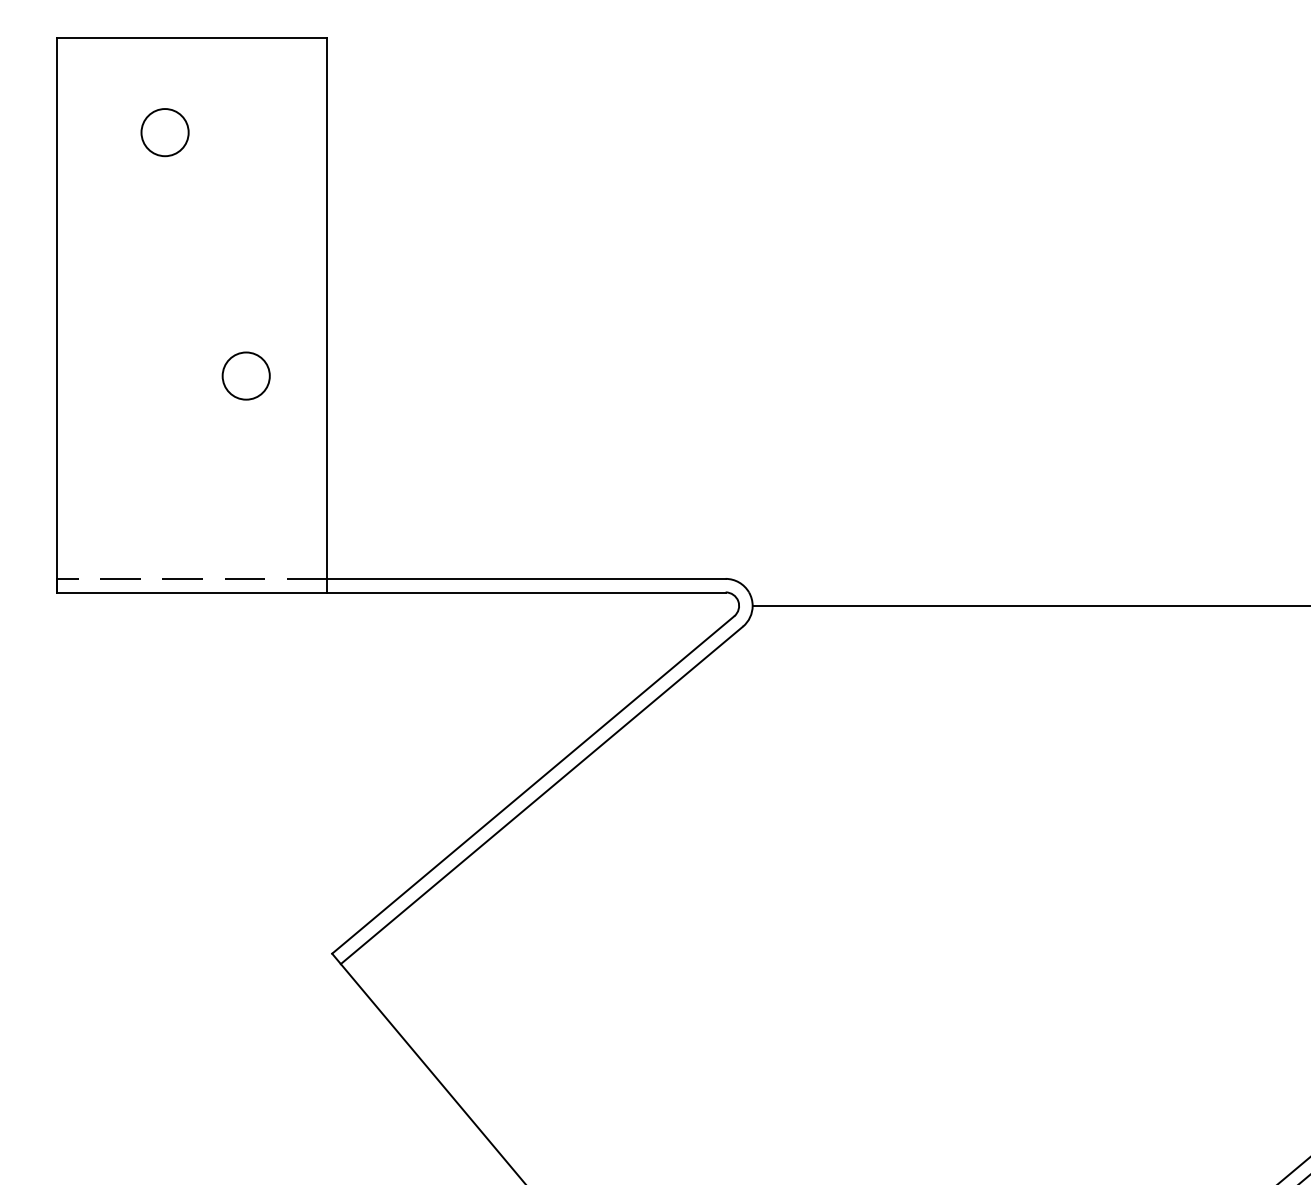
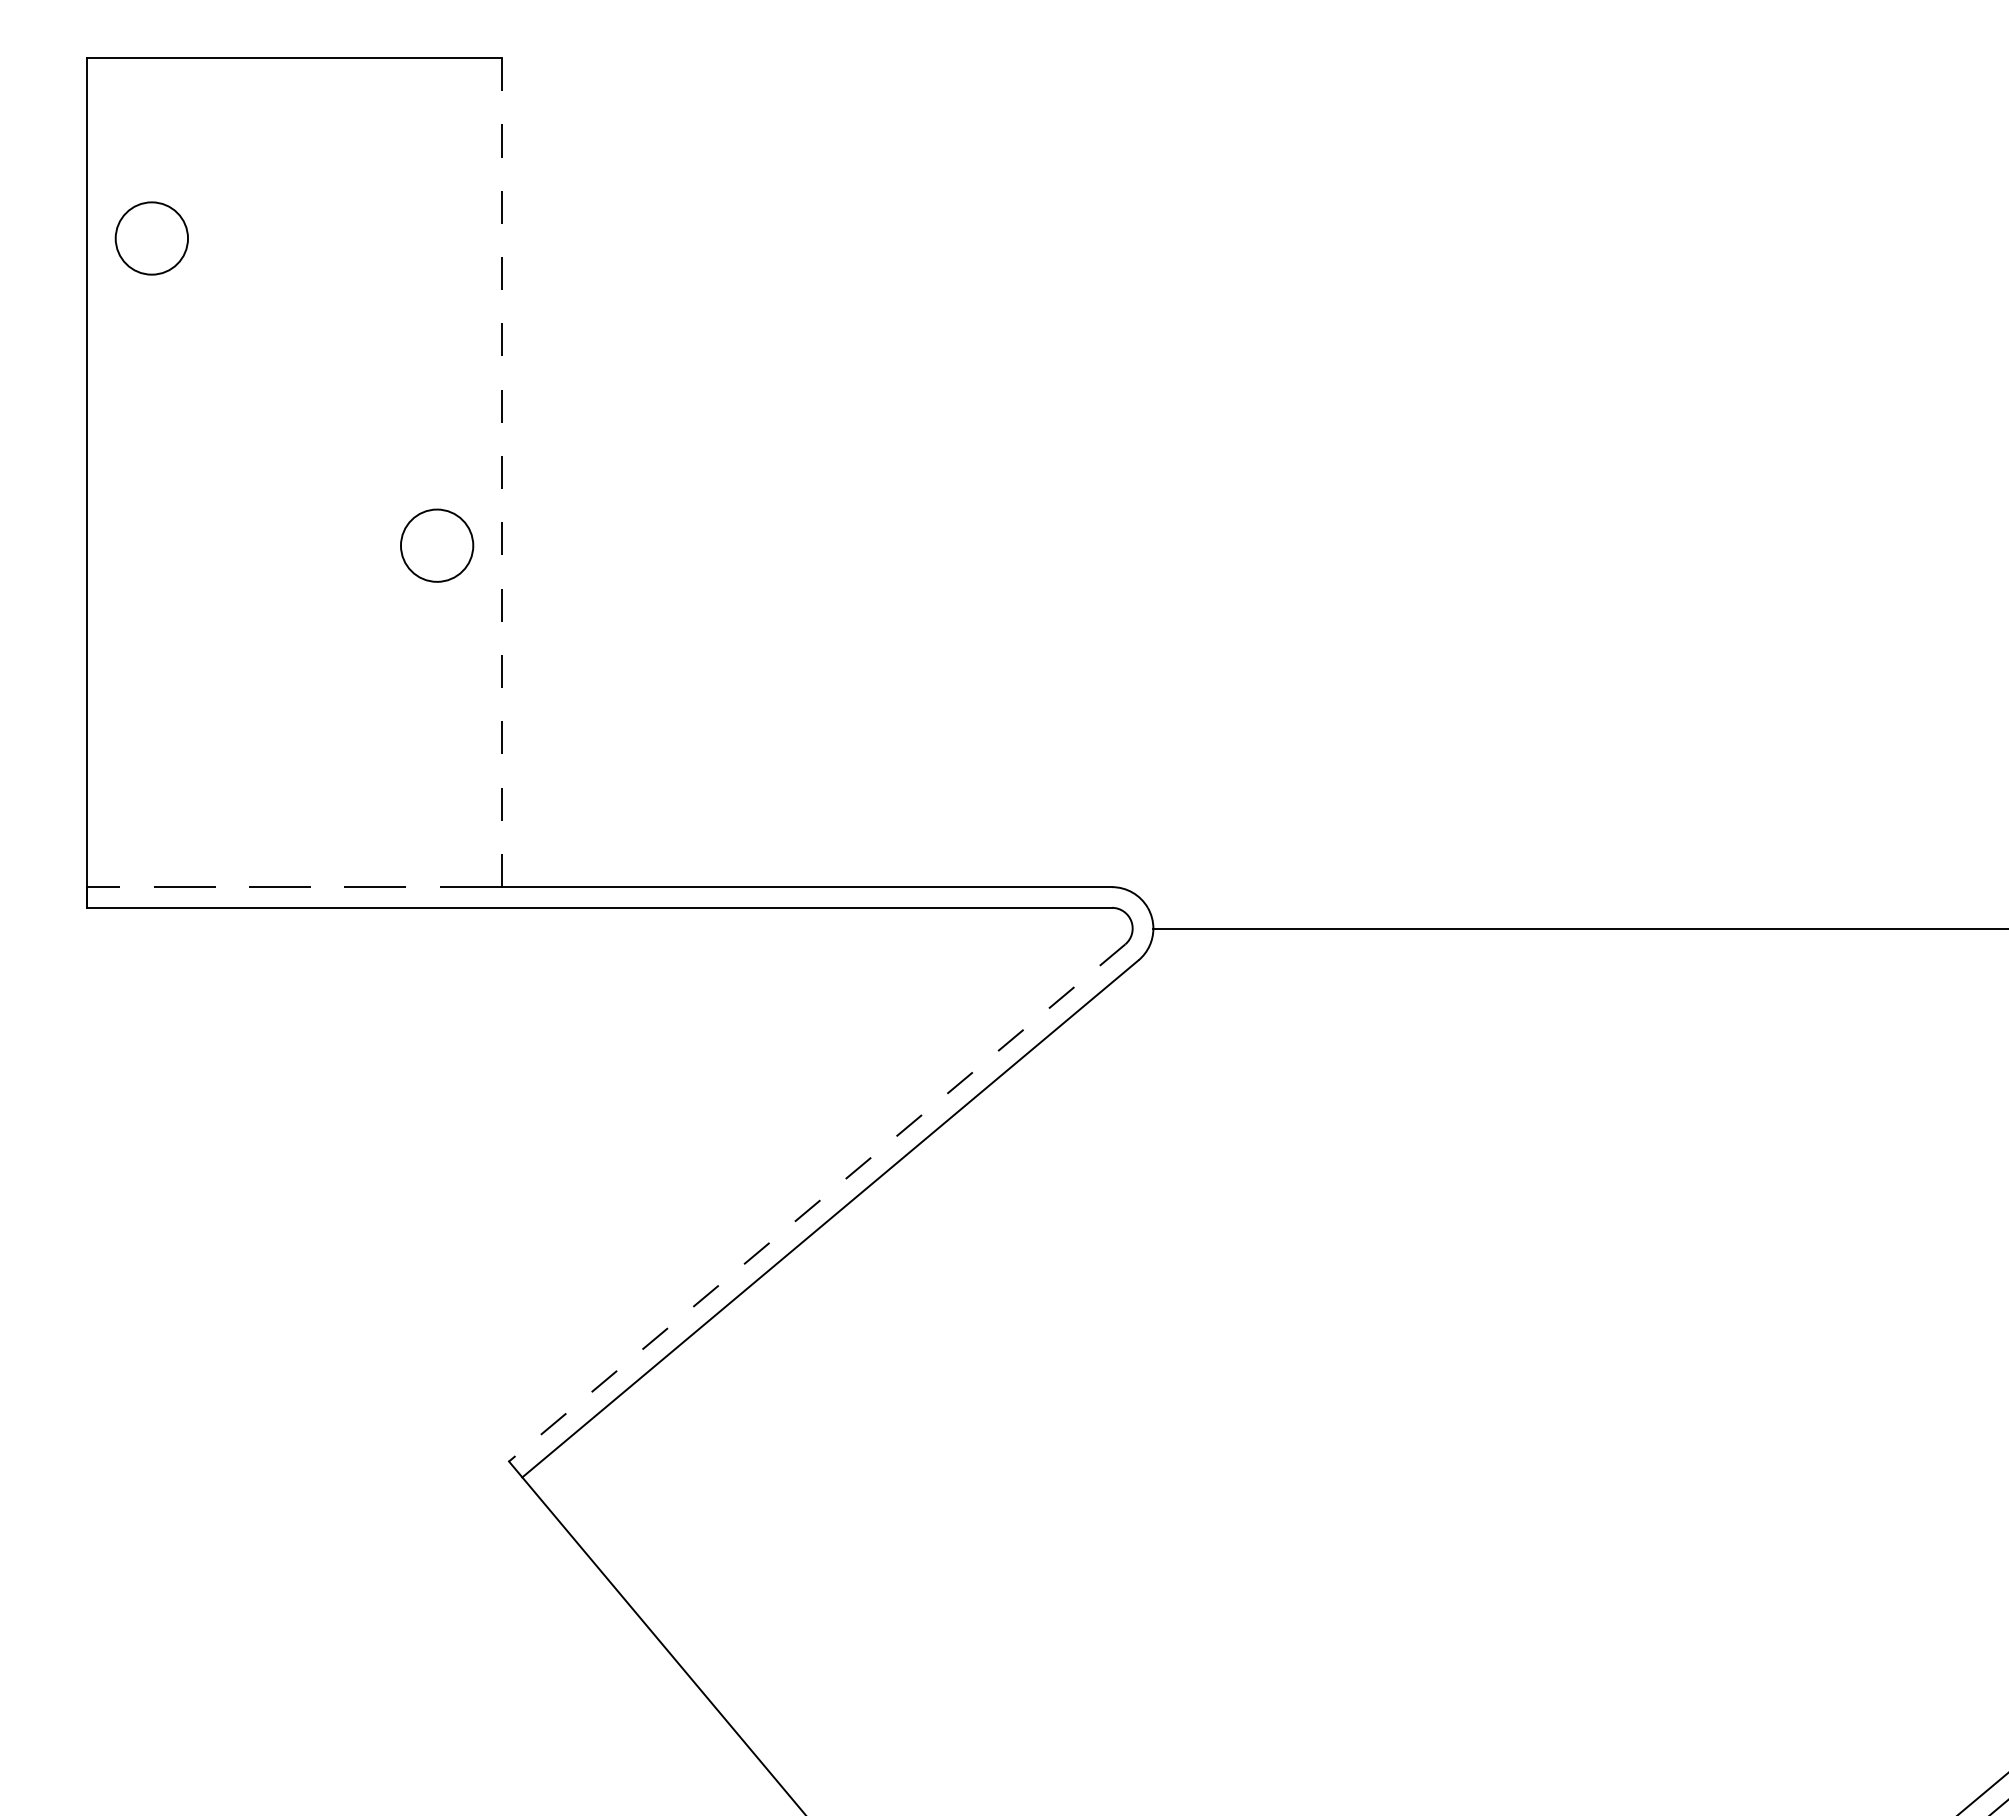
circle: (164, 132) -> (150, 238), moved
line: (327, 315) -> (501, 483), solid -> dashed
circle: (245, 375) -> (435, 544), moved
line: (532, 785) -> (816, 1203), solid -> dashed

